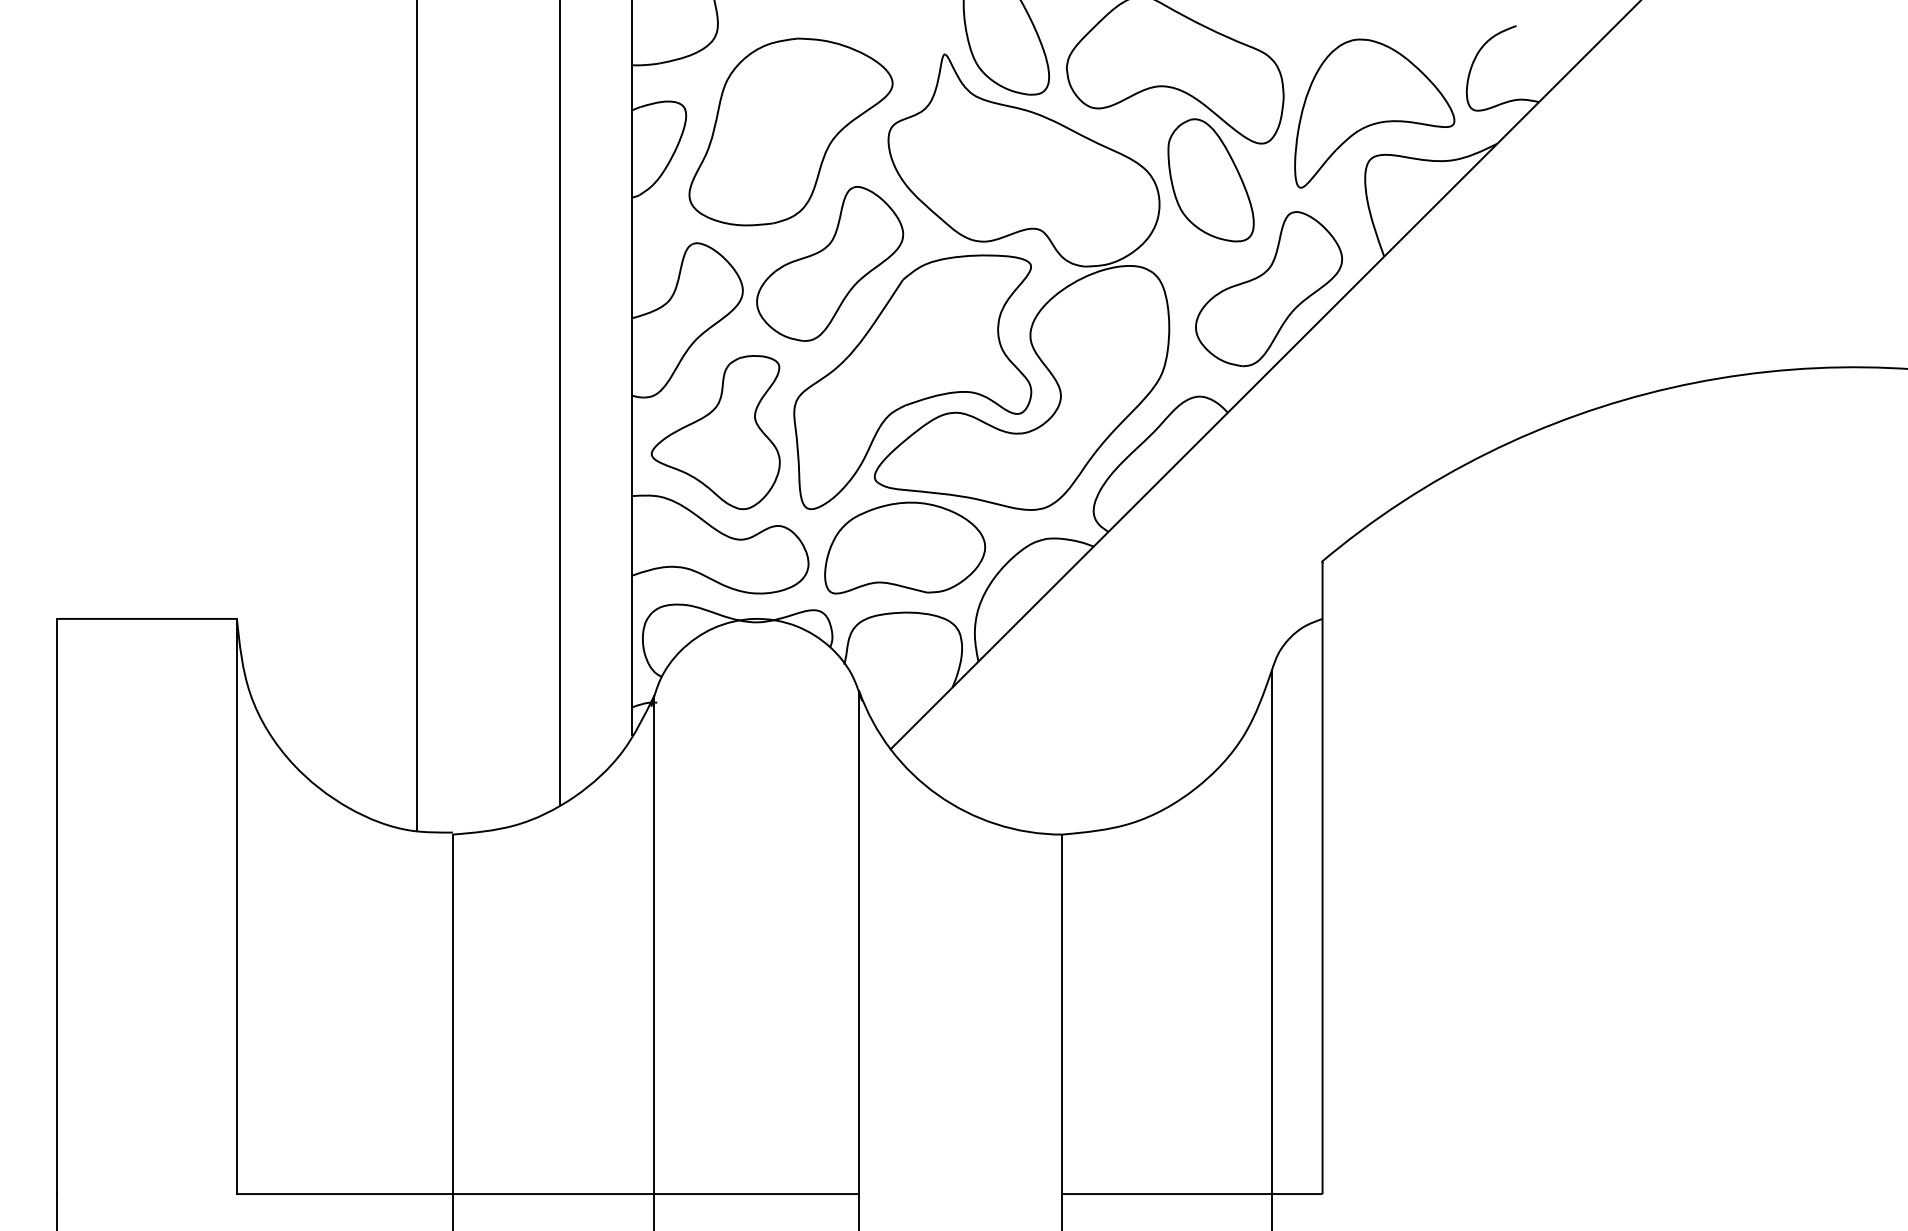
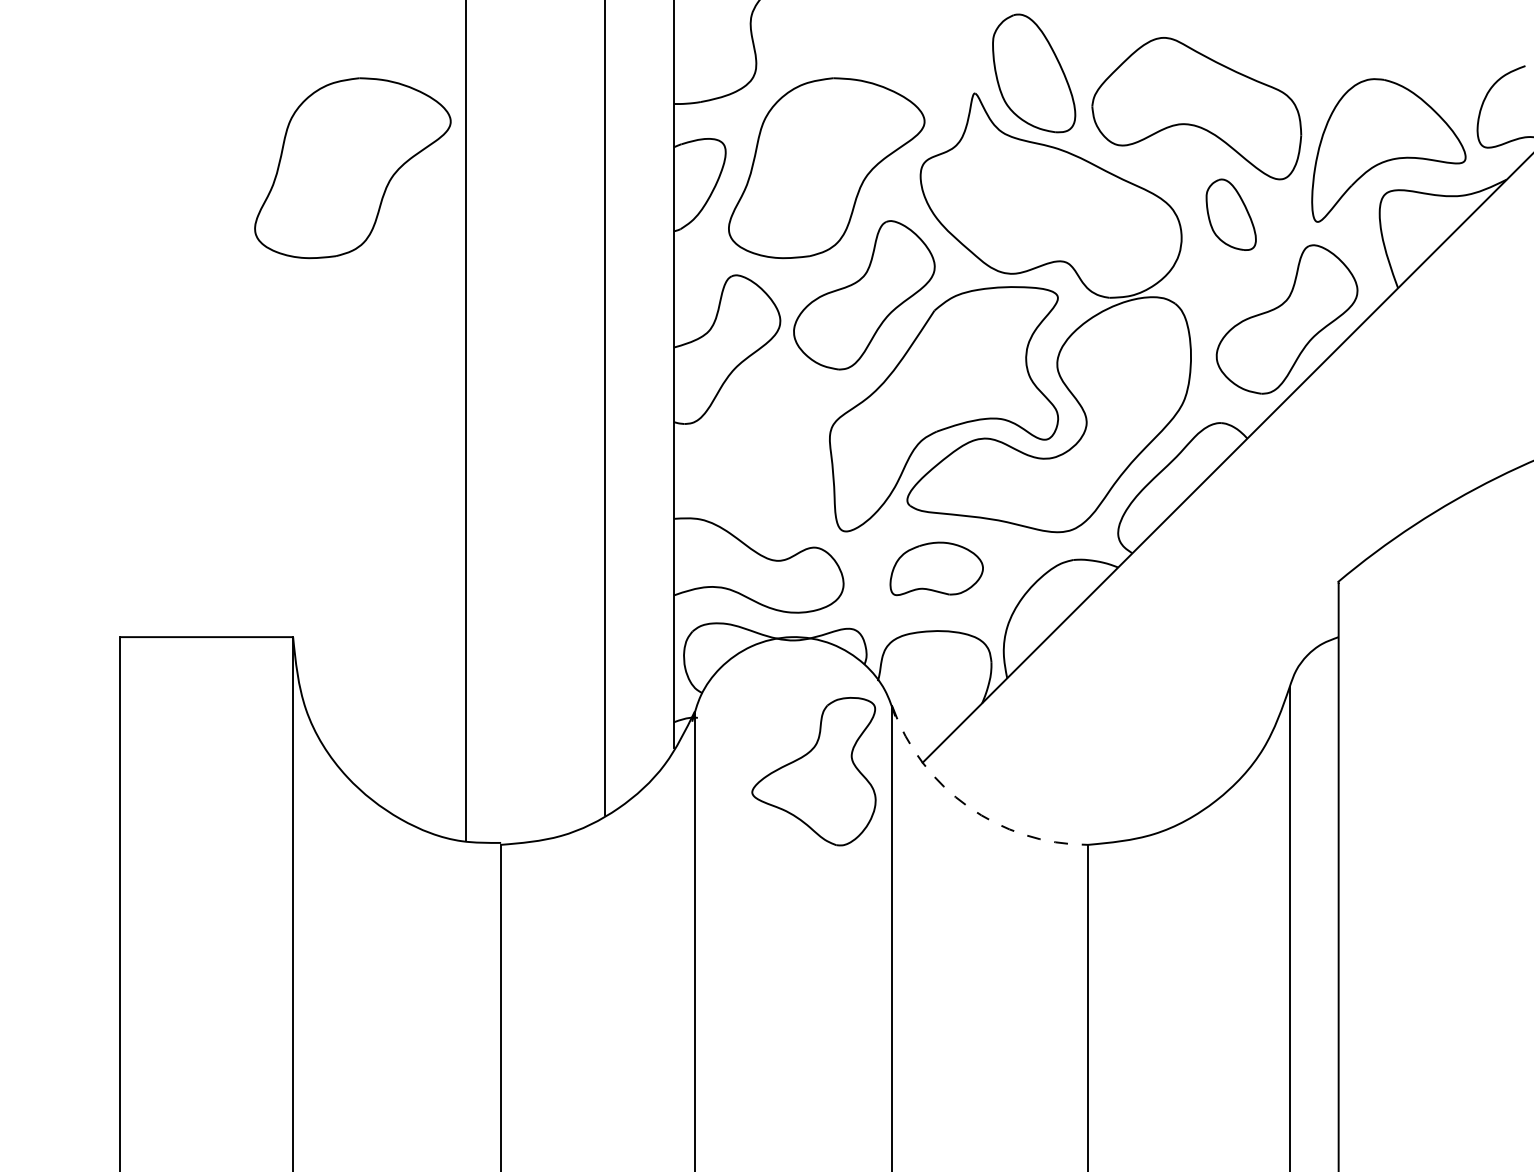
part: (298, 131) -> (352, 167), added
part: (1210, 180) -> (1230, 214), size x0.6
part: (715, 432) -> (813, 771), moved
part: (905, 547) -> (936, 568), size x0.6
arc: (937, 795) -> (967, 807), solid -> dashed

